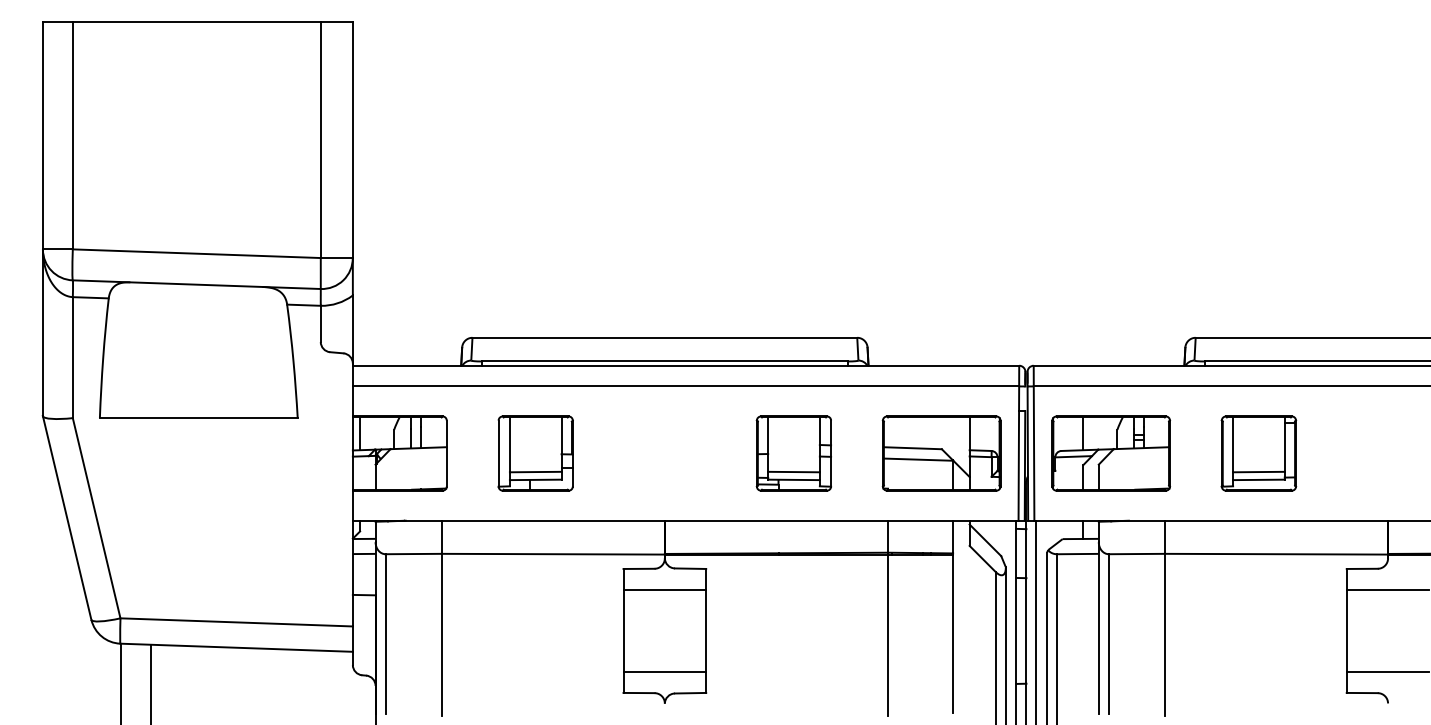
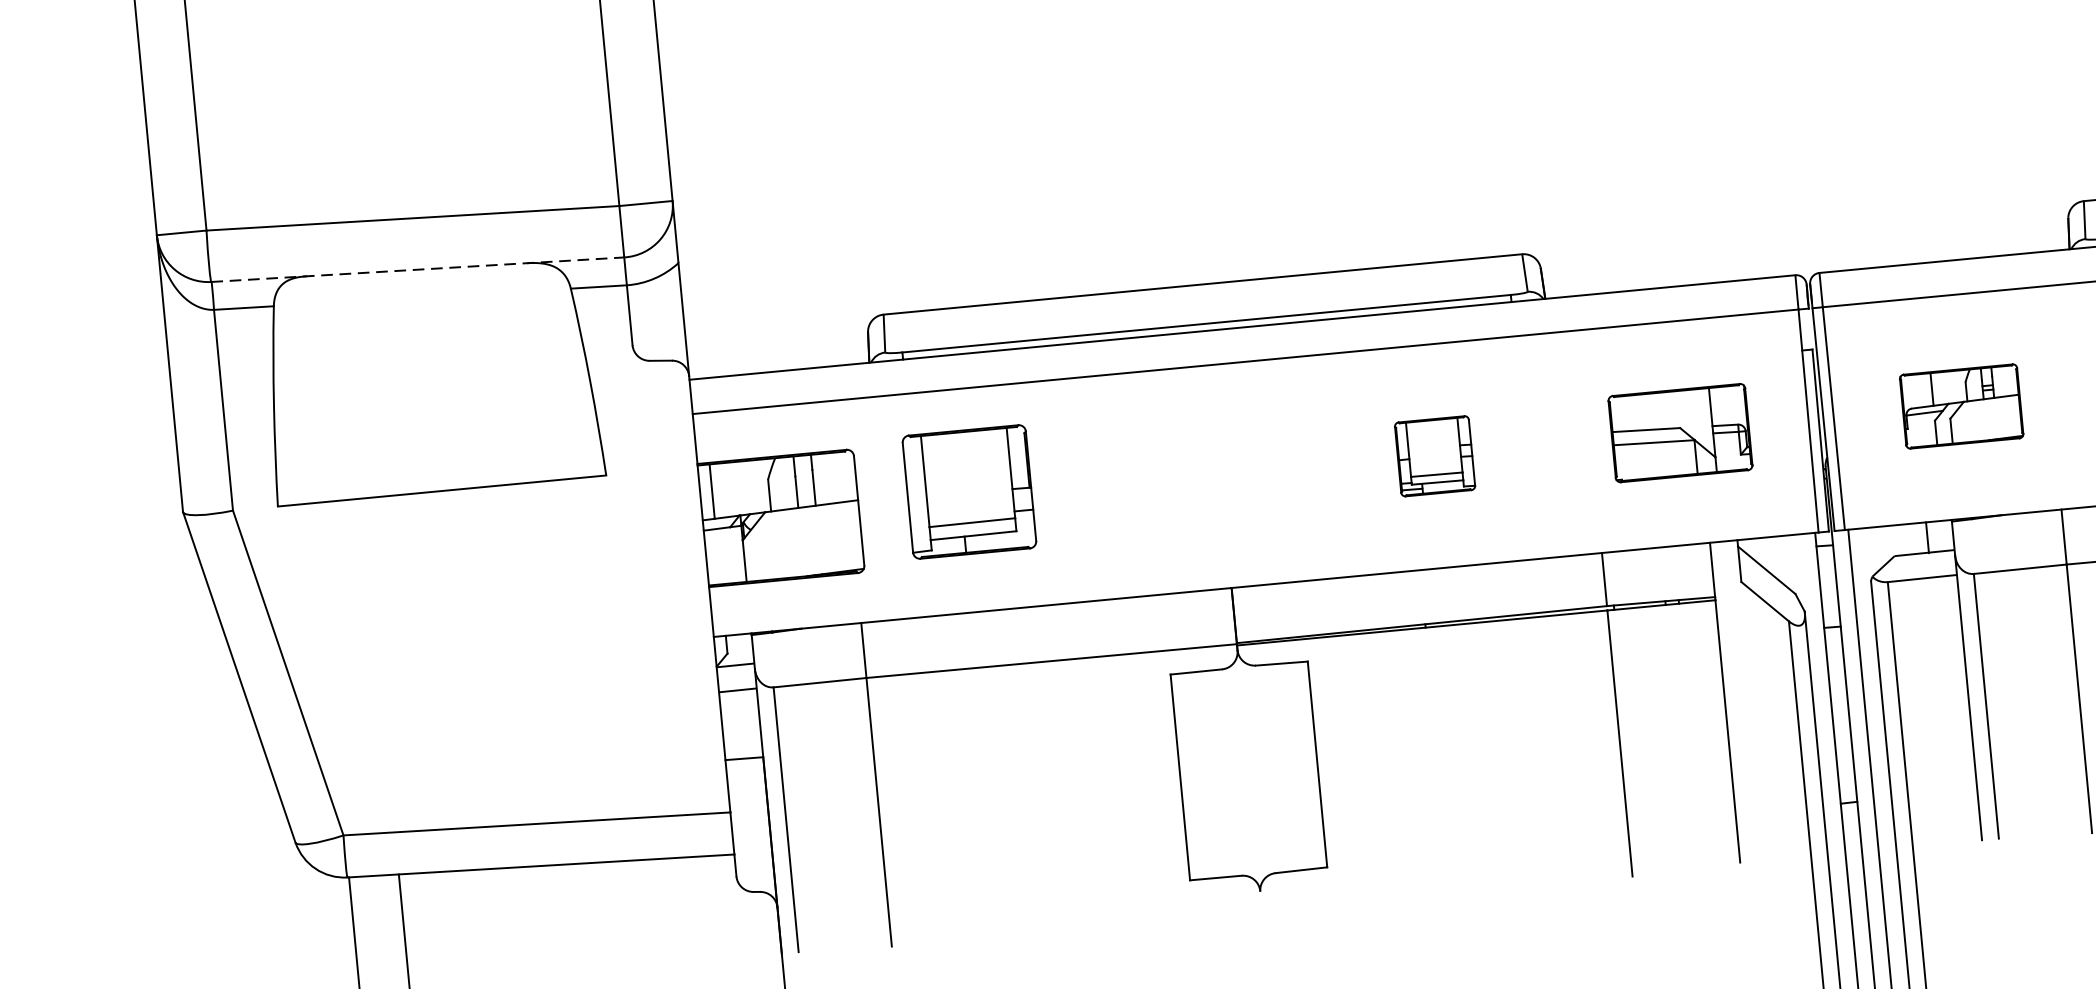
line: (197, 284) -> (418, 269), solid -> dashed
part: (535, 453) -> (969, 491), moved
part: (793, 453) -> (1434, 456), size x0.6
part: (941, 453) -> (1680, 433), size x0.7
part: (1110, 453) -> (1960, 406), size x0.6
line: (664, 589) -> (1241, 702), removed
line: (664, 672) -> (1254, 839), removed

